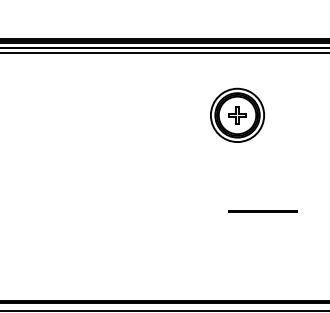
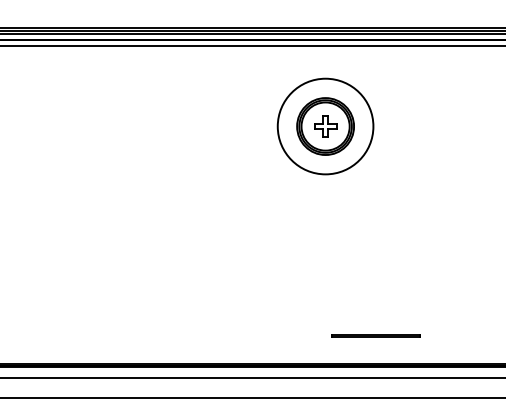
circle: (237, 115) -> (325, 126), size x1.4
line: (262, 211) -> (375, 335), moved

